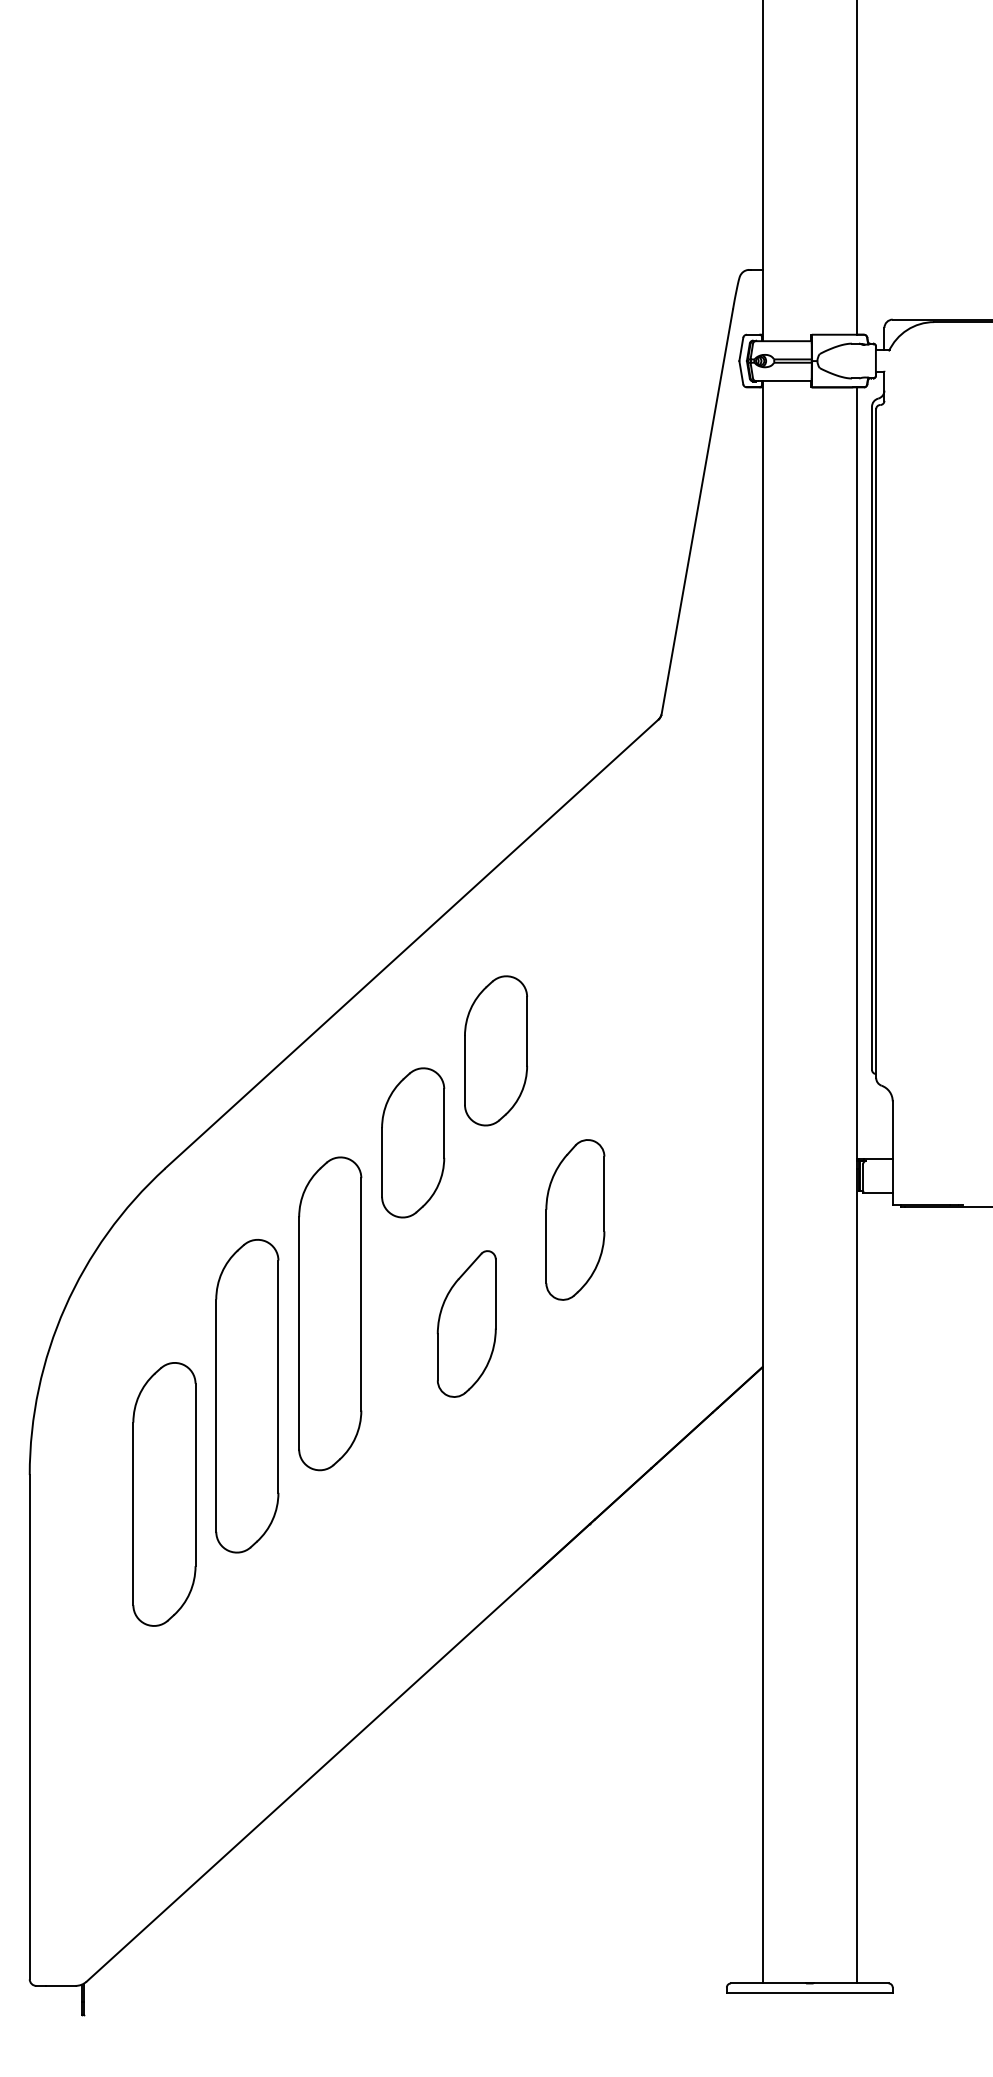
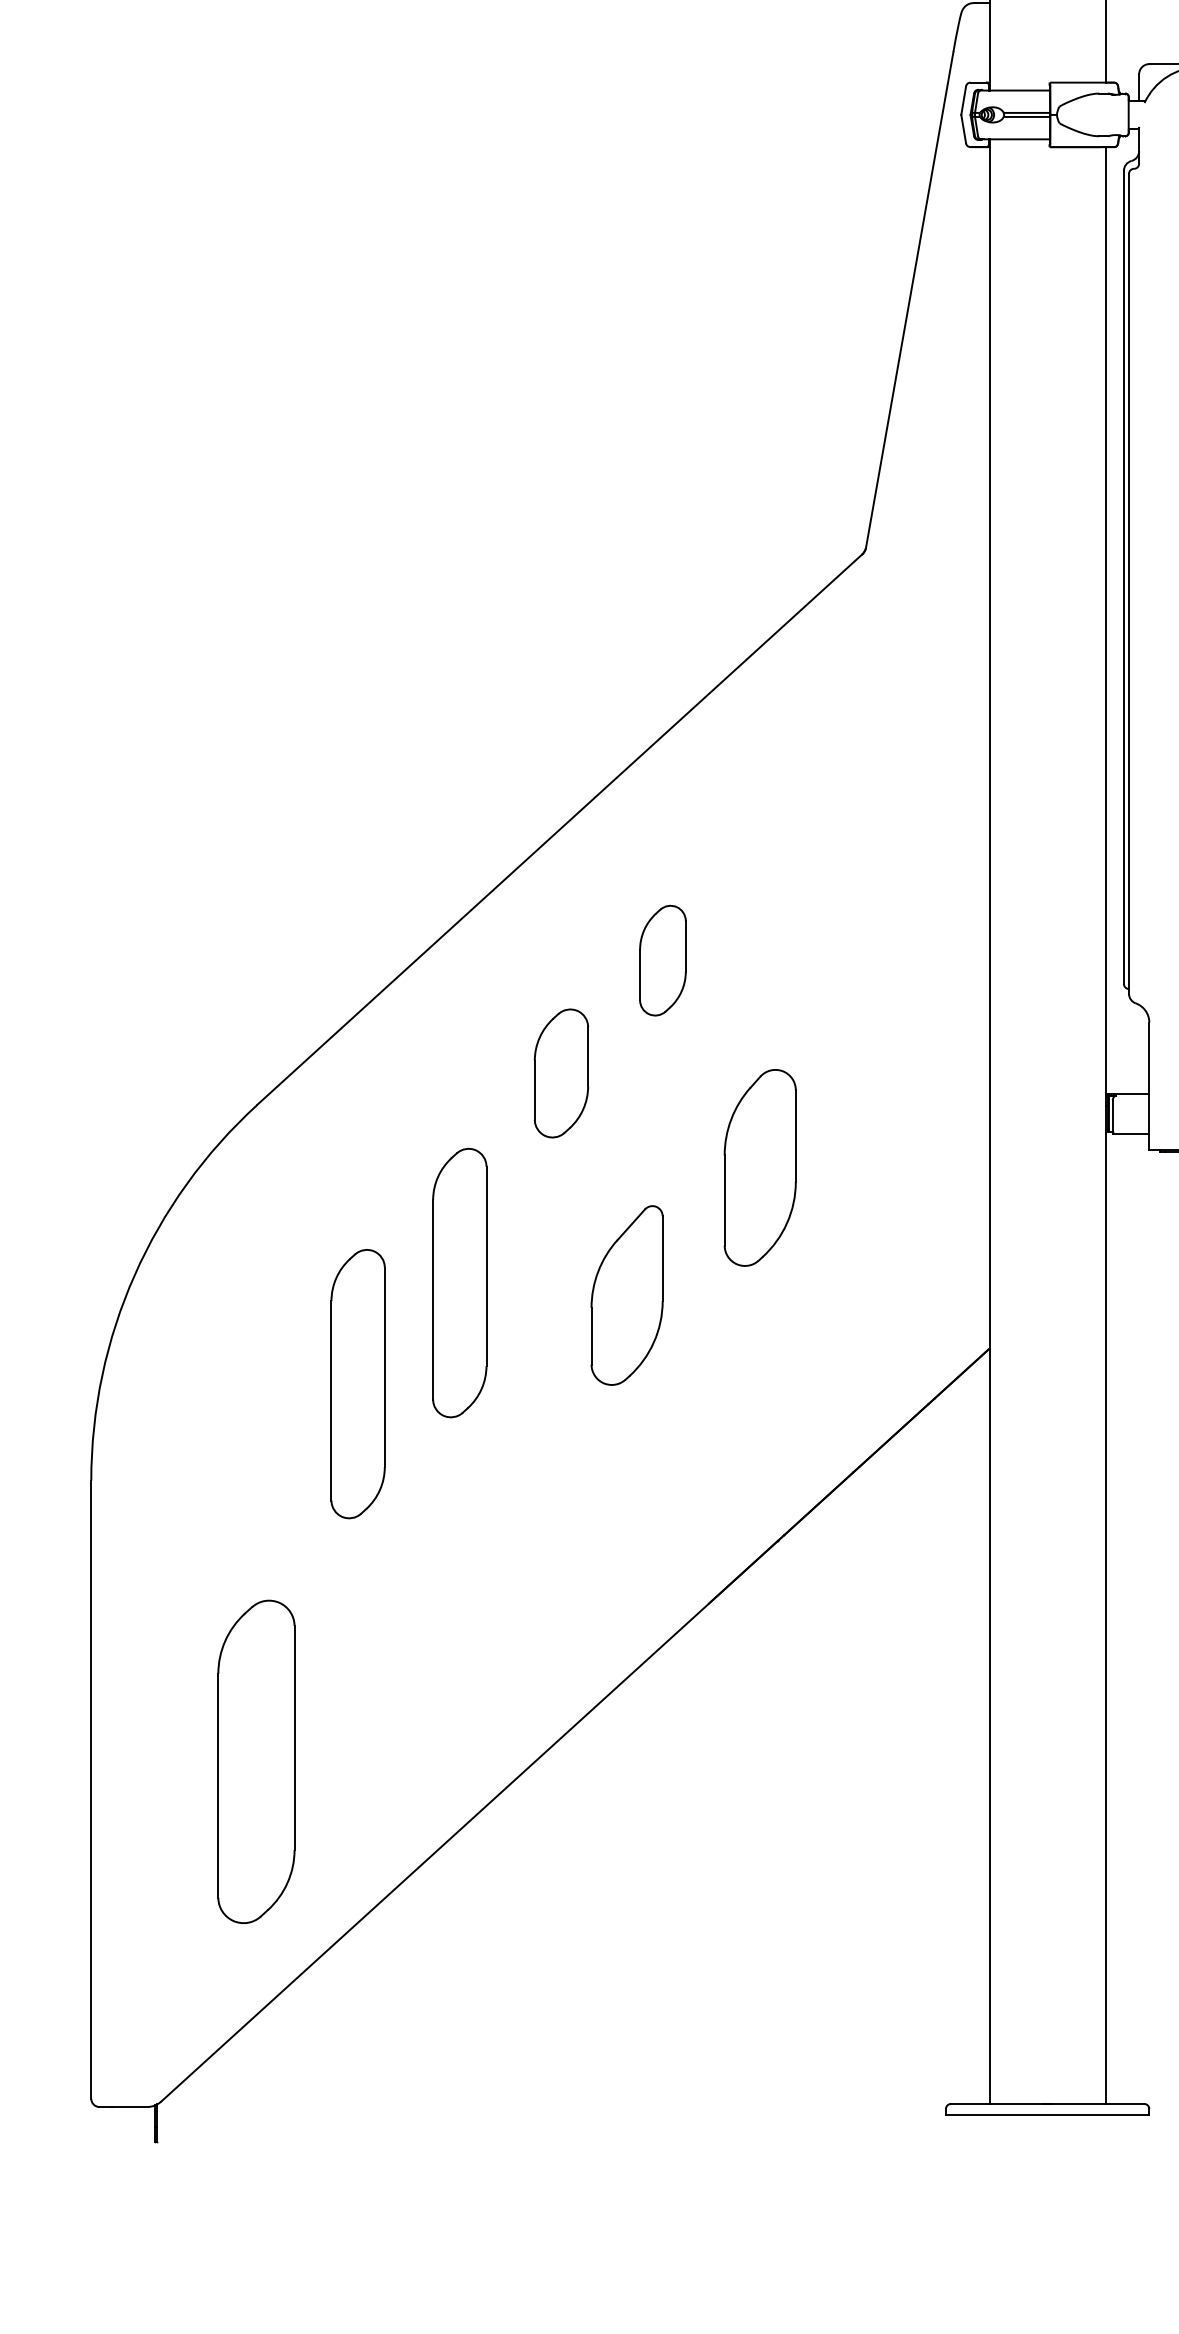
part: (495, 1050) -> (662, 960), size x0.6
part: (413, 1142) -> (561, 1072), size x0.7
part: (330, 1313) -> (460, 1282), size x0.7
part: (247, 1396) -> (358, 1384), size x0.7
part: (164, 1494) -> (256, 1761), moved

